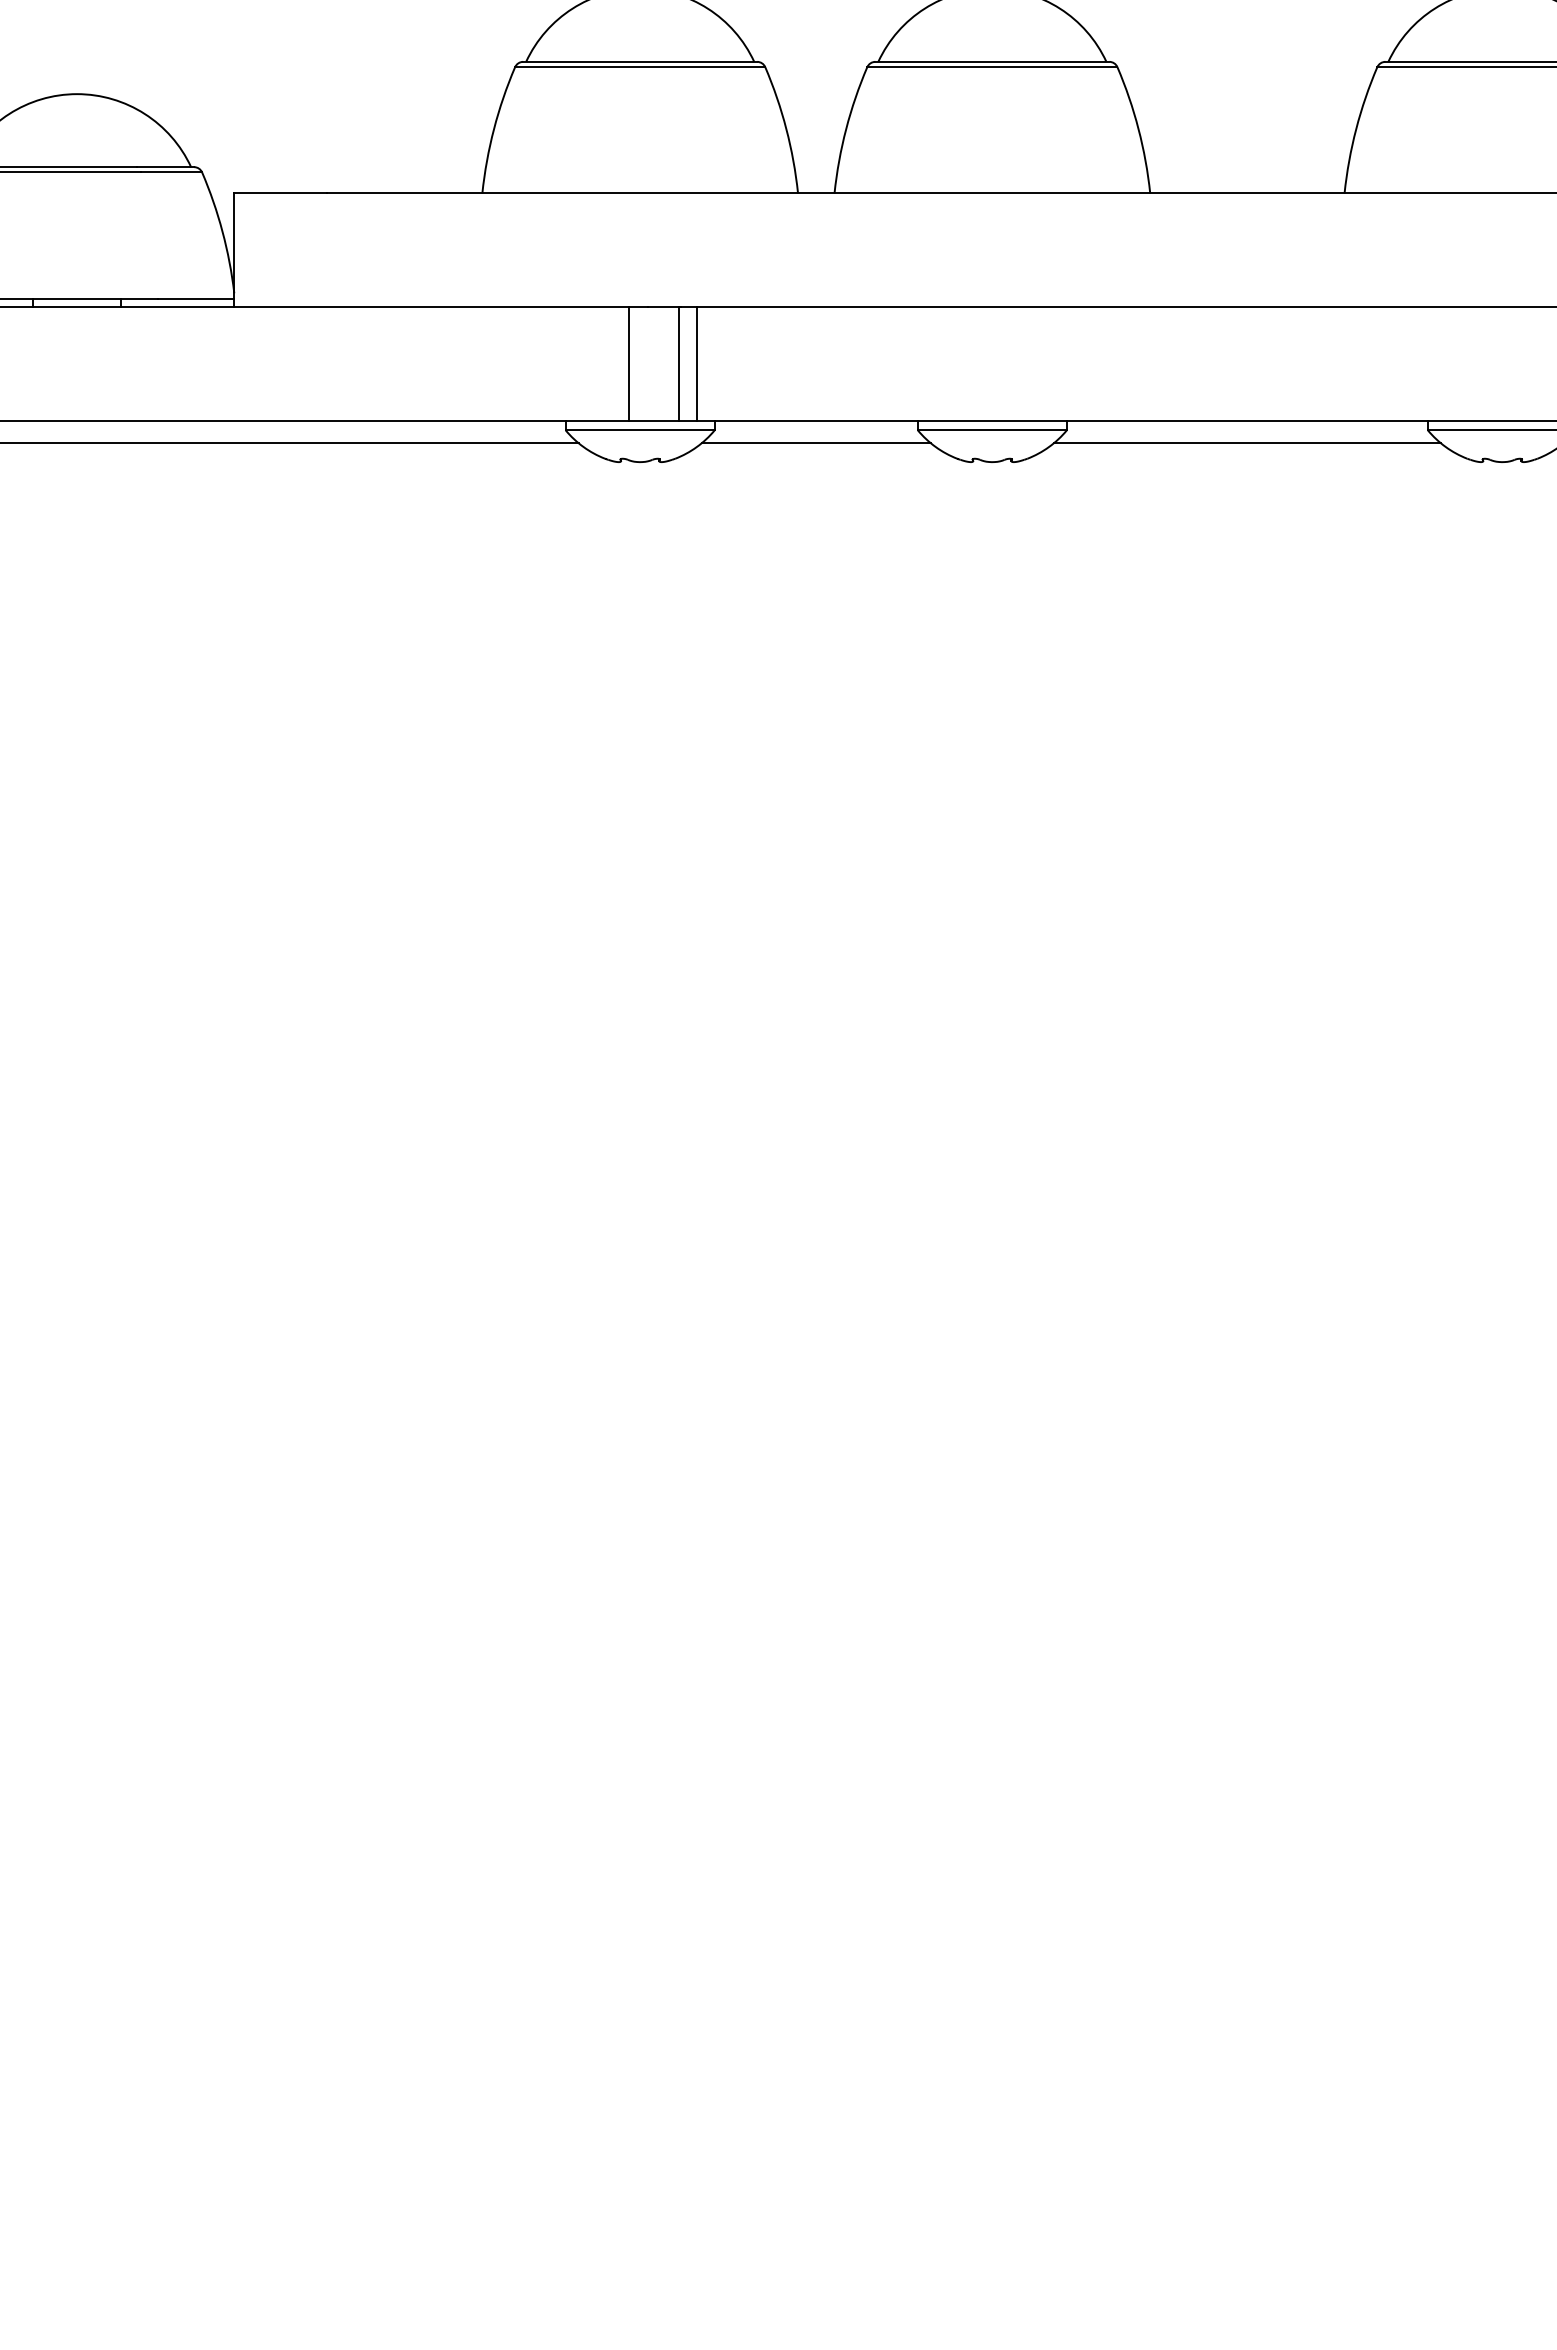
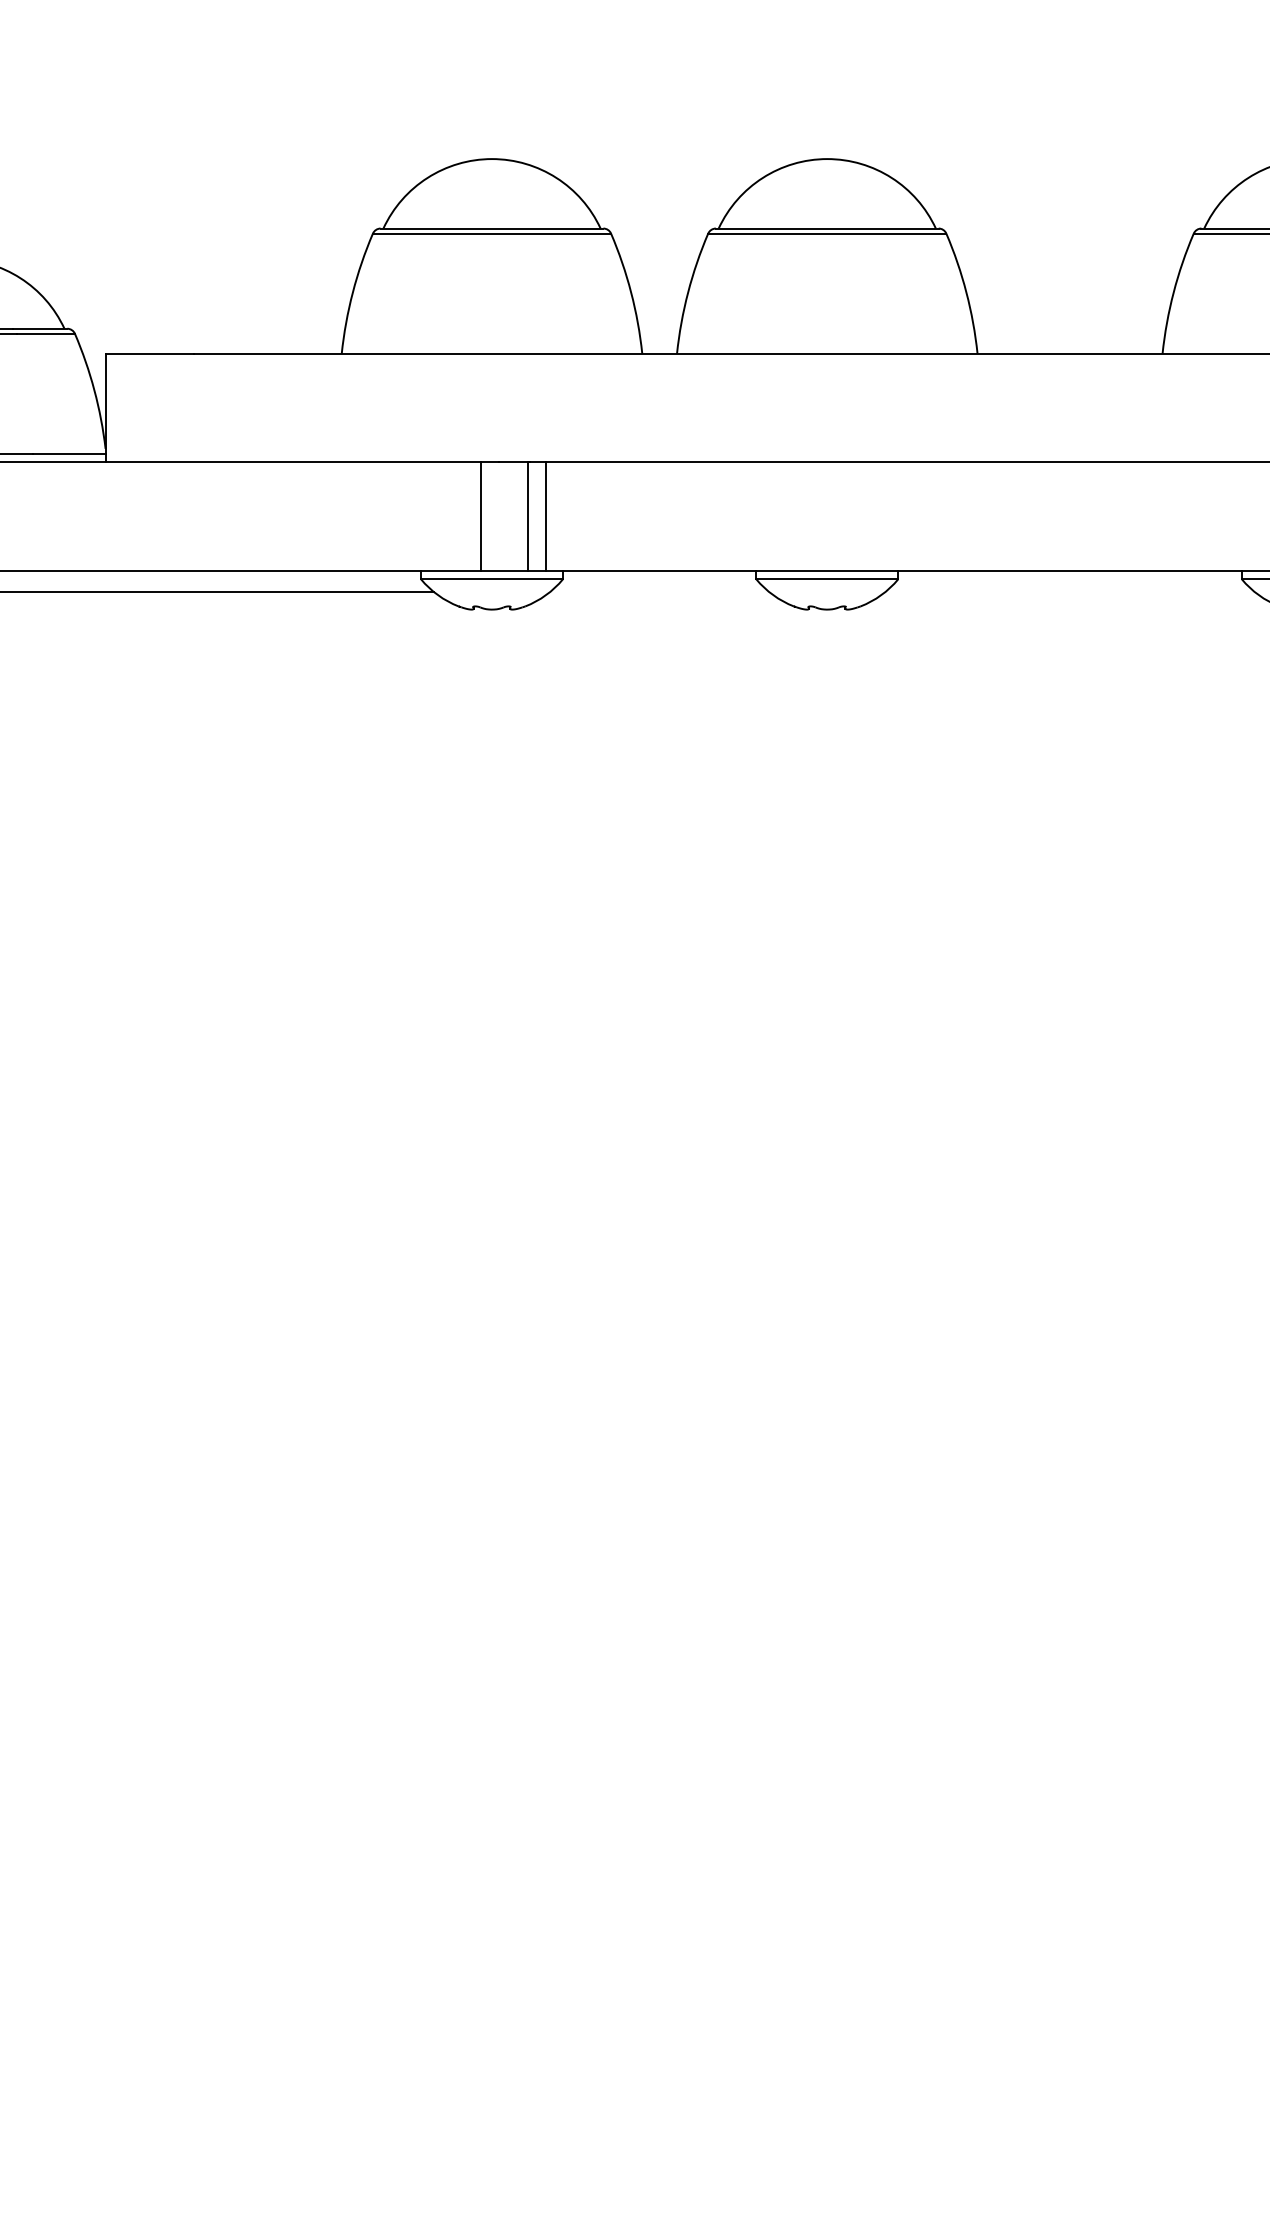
line: (816, 443) -> (659, 591), removed
line: (1247, 443) -> (1070, 591), removed

